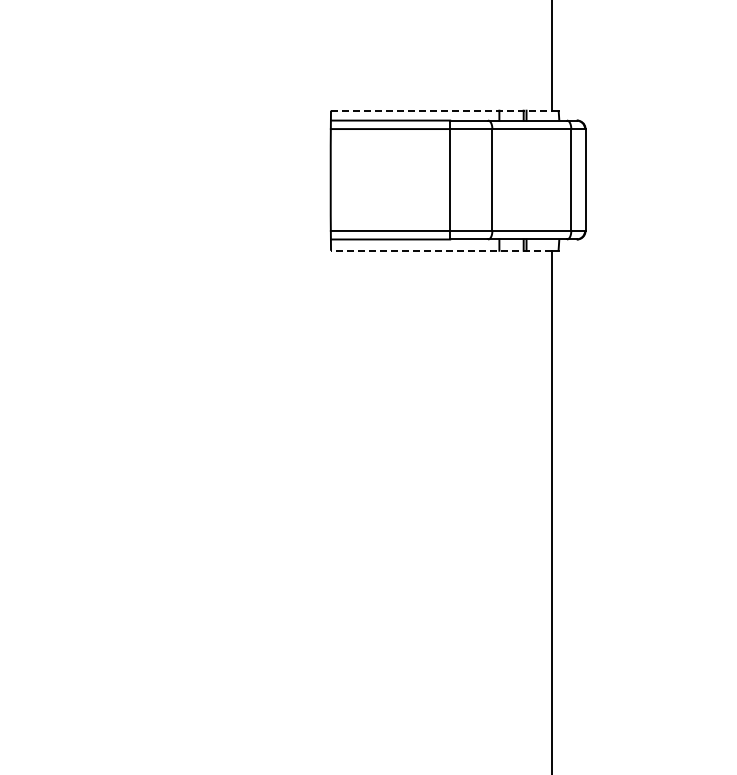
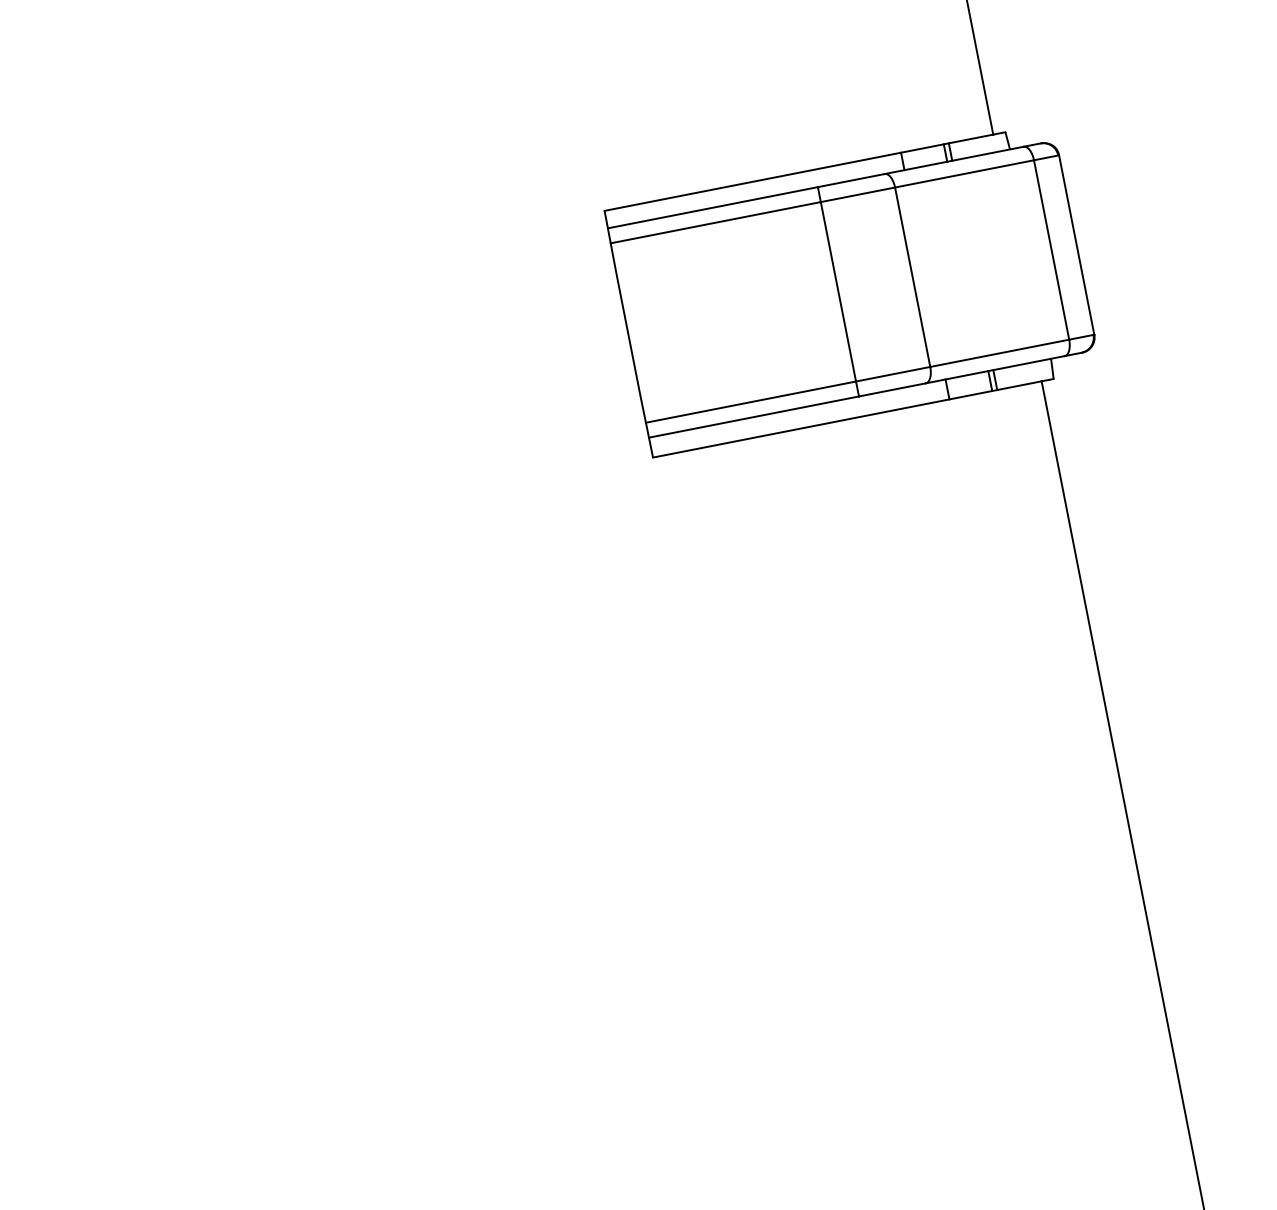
line: (441, 110) -> (799, 172), dashed -> solid
line: (440, 250) -> (845, 419), dashed -> solid

